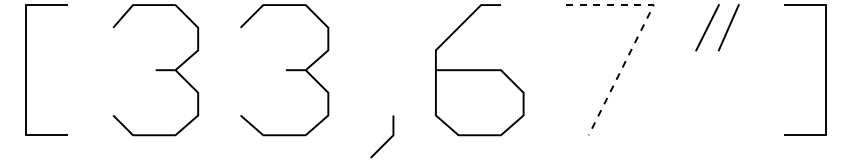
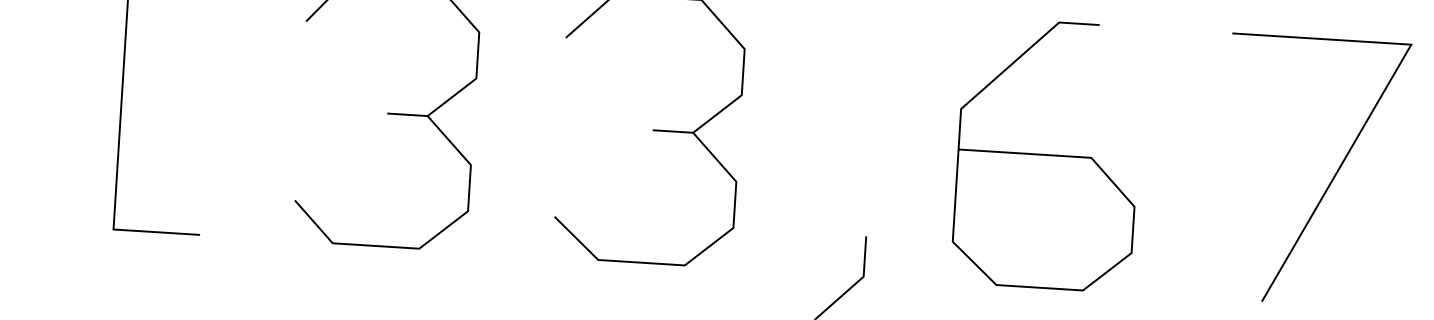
line: (640, 30) -> (1380, 94), dashed -> solid

